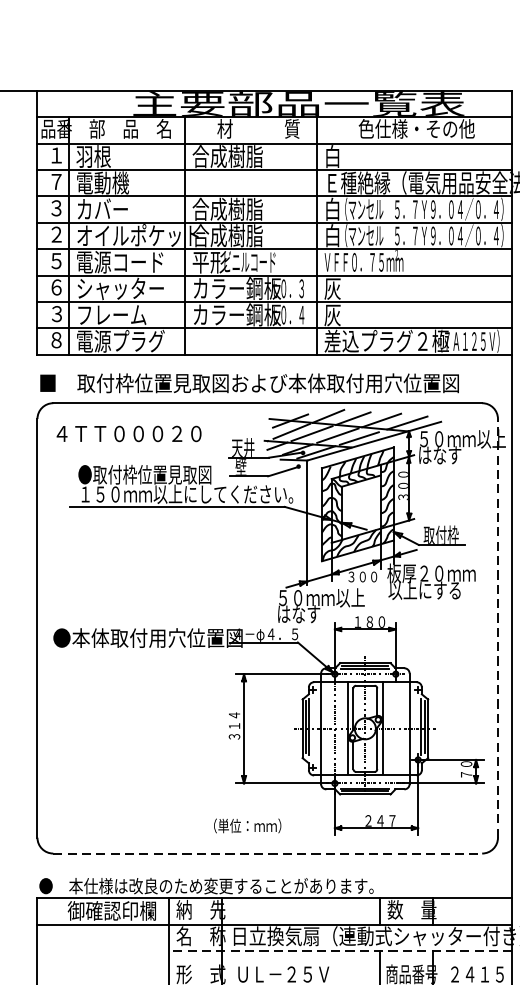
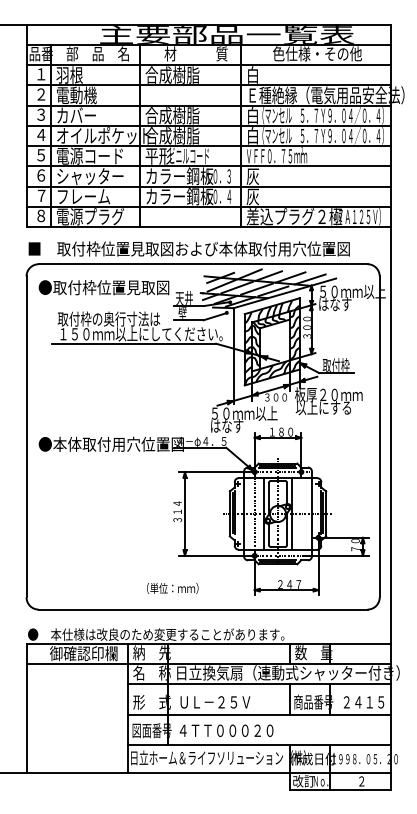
text: (56, 181) -> (41, 94), ７ -> ２
text: (56, 234) -> (41, 134), ２ -> ４
text: (56, 313) -> (41, 195), ３ -> ７
text: (137, 433) -> (103, 287), ４ＴＴ０００２０ -> ●取付枠位置見取図
text: (144, 473) -> (108, 318), ●取付枠位置見取図 -> 取付枠の奥行寸法は
line: (497, 627) -> (379, 436), dashed -> solid
text: (247, 826) -> (172, 588), moved
line: (268, 853) -> (203, 609), dashed -> solid
line: (341, 951) -> (259, 684), dashed -> solid

